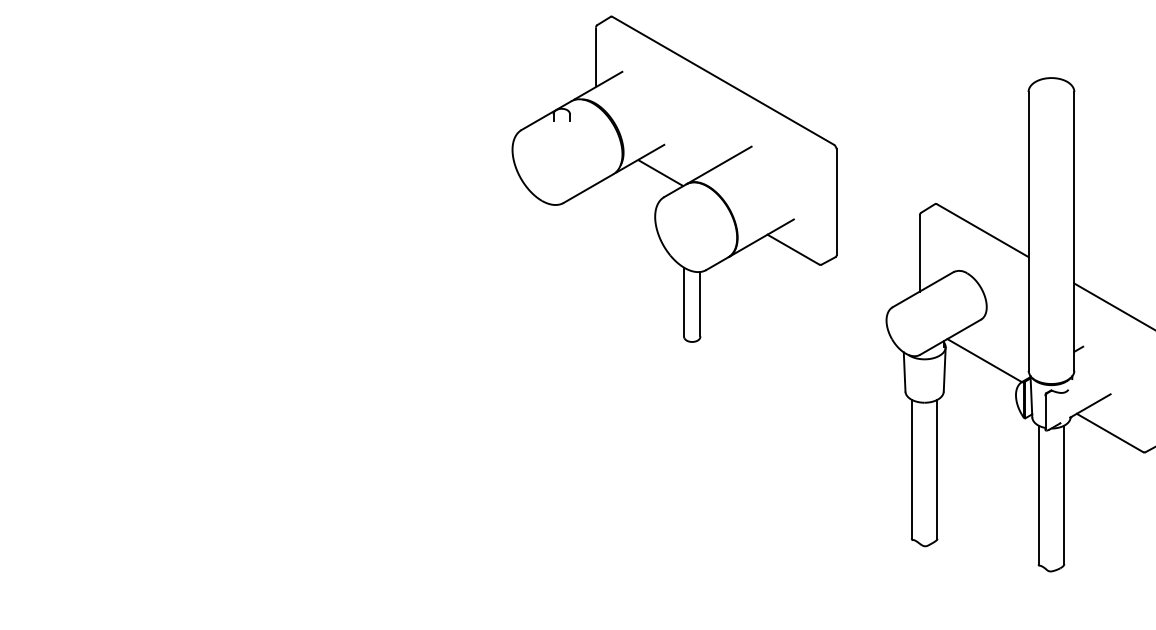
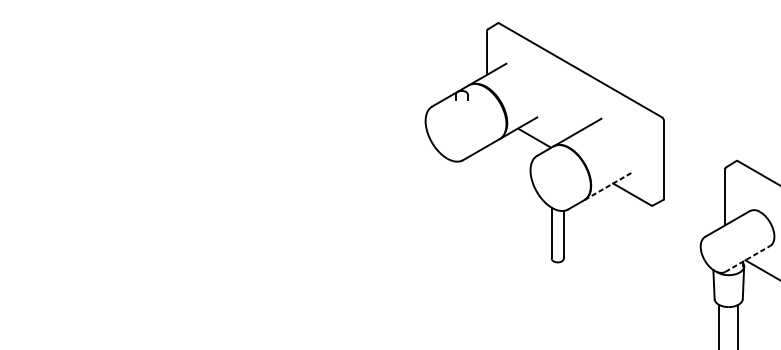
line: (761, 238) -> (608, 186), solid -> dashed
line: (951, 336) -> (748, 258), solid -> dashed

